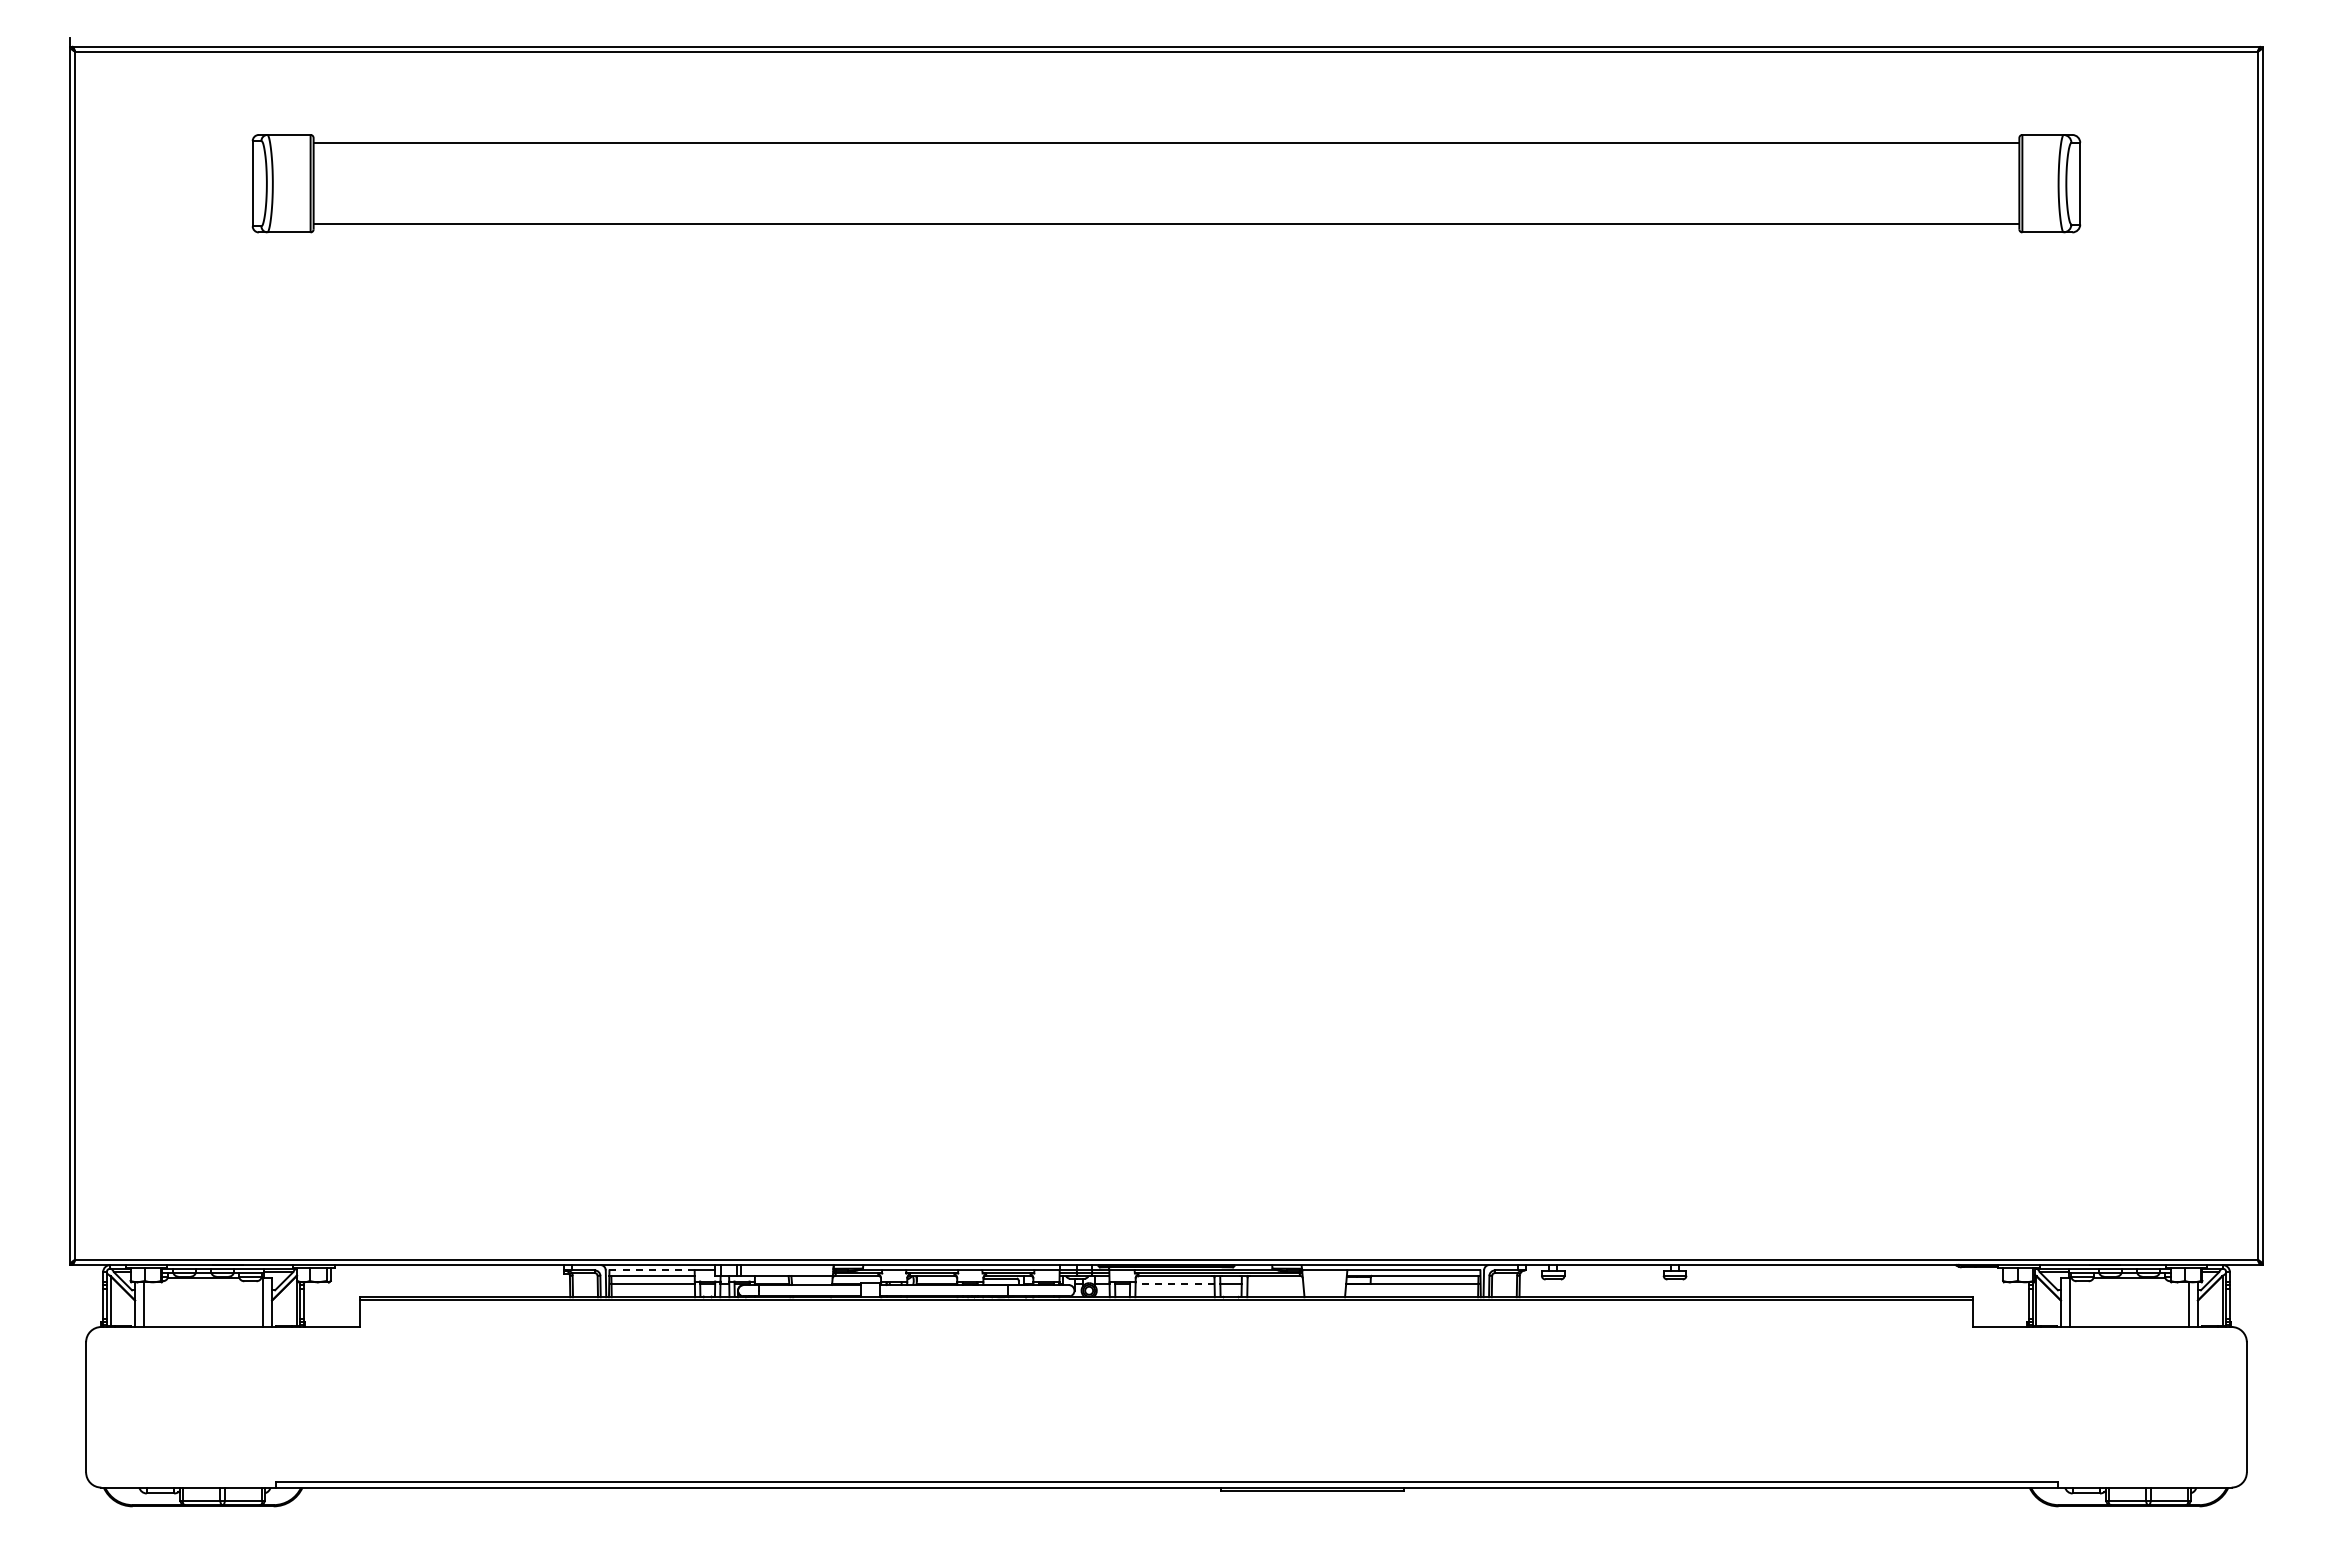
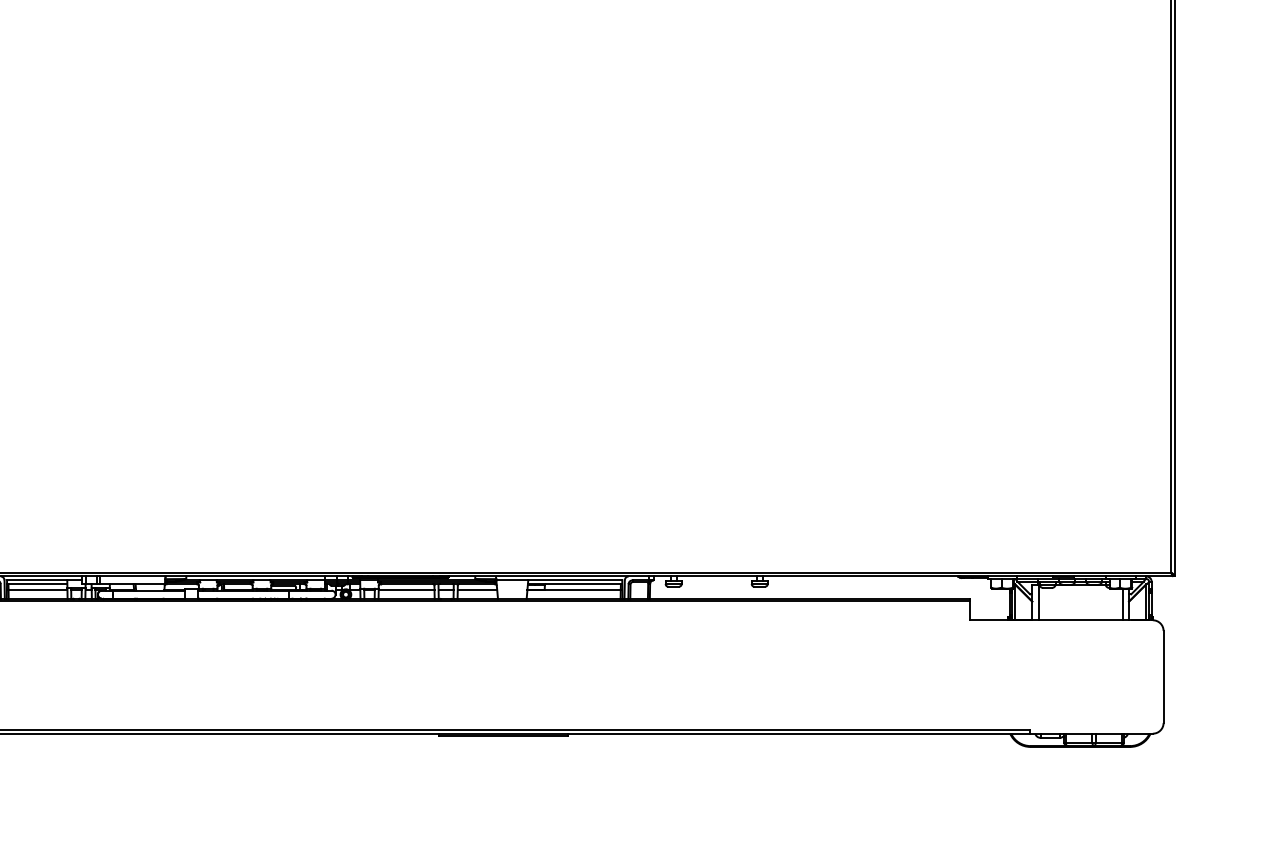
line: (652, 1270) -> (37, 580), dashed -> solid
line: (1175, 1283) -> (406, 589), dashed -> solid
line: (1275, 1283) -> (477, 589), added

